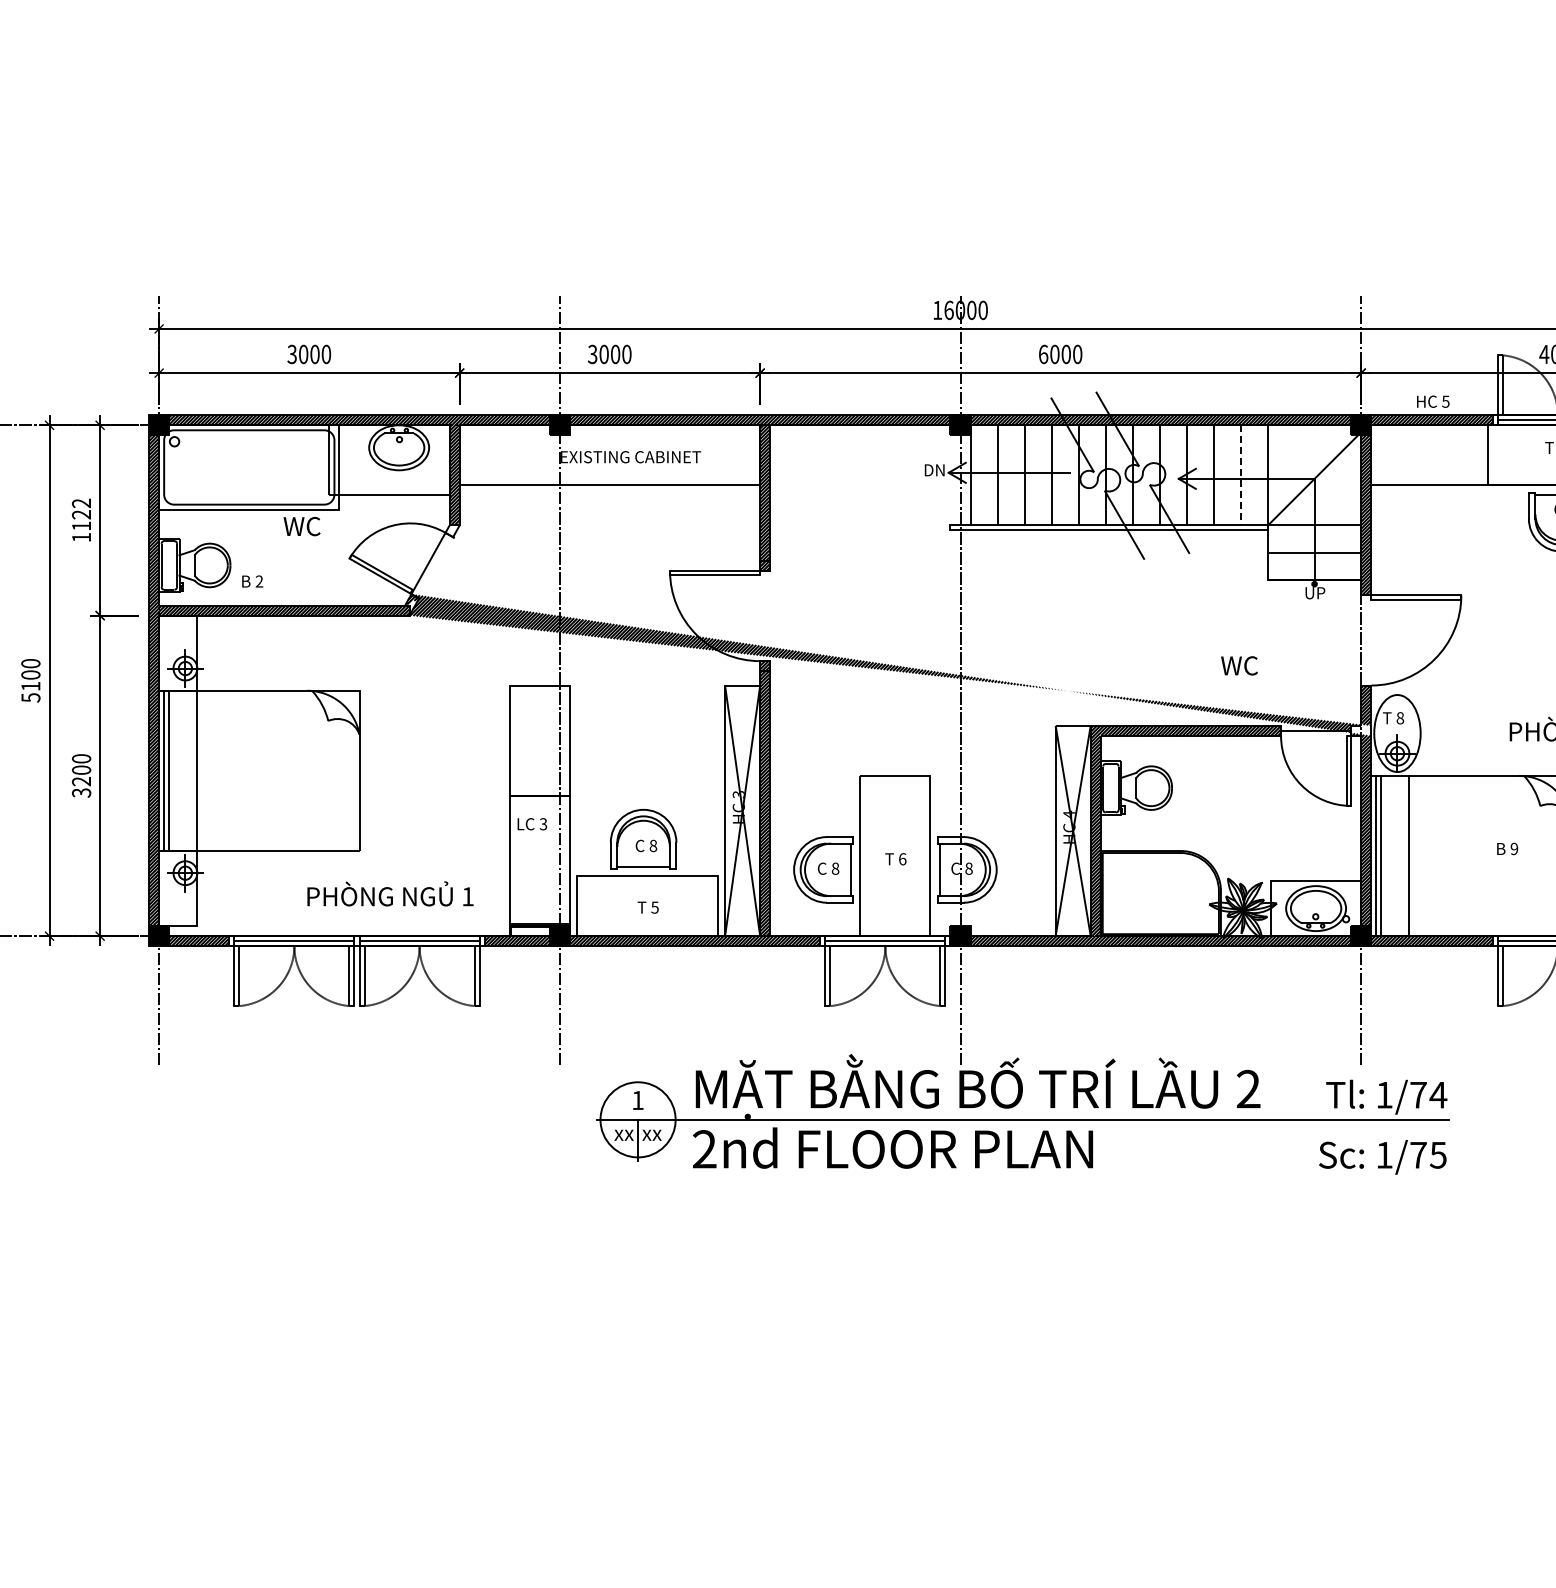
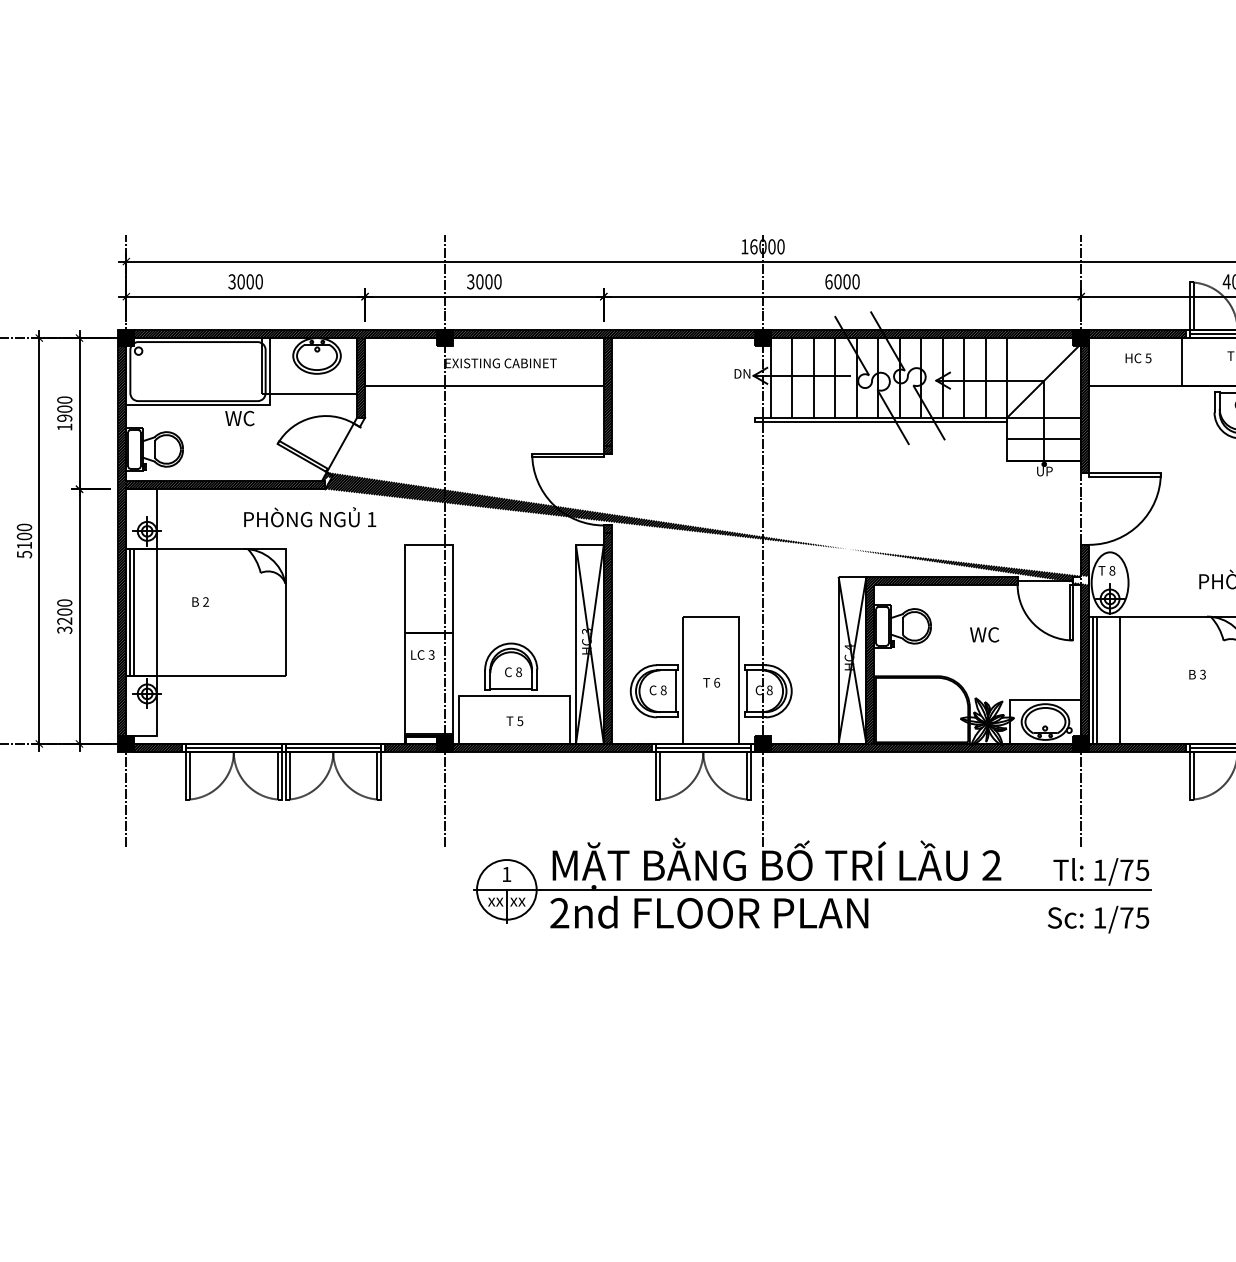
text: (1433, 401) -> (1138, 358), moved
line: (1240, 475) -> (985, 377), dashed -> solid
text: (81, 514) -> (64, 408), 1122 -> 1900
text: (252, 581) -> (200, 602), moved
text: (1239, 665) -> (984, 634), moved
text: (1514, 848) -> (1203, 674), 9 -> 3
text: (390, 893) -> (310, 517), moved
text: (1438, 1095) -> (1142, 870), 1/74 -> 1/75

